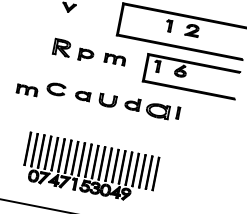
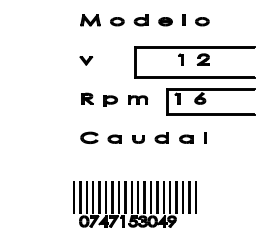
part: (62, 47) -> (87, 98), size x0.71
part: (27, 89) -> (63, 143), removed
part: (107, 101) -> (138, 139), size x0.71
part: (158, 110) -> (186, 138), size x0.62

